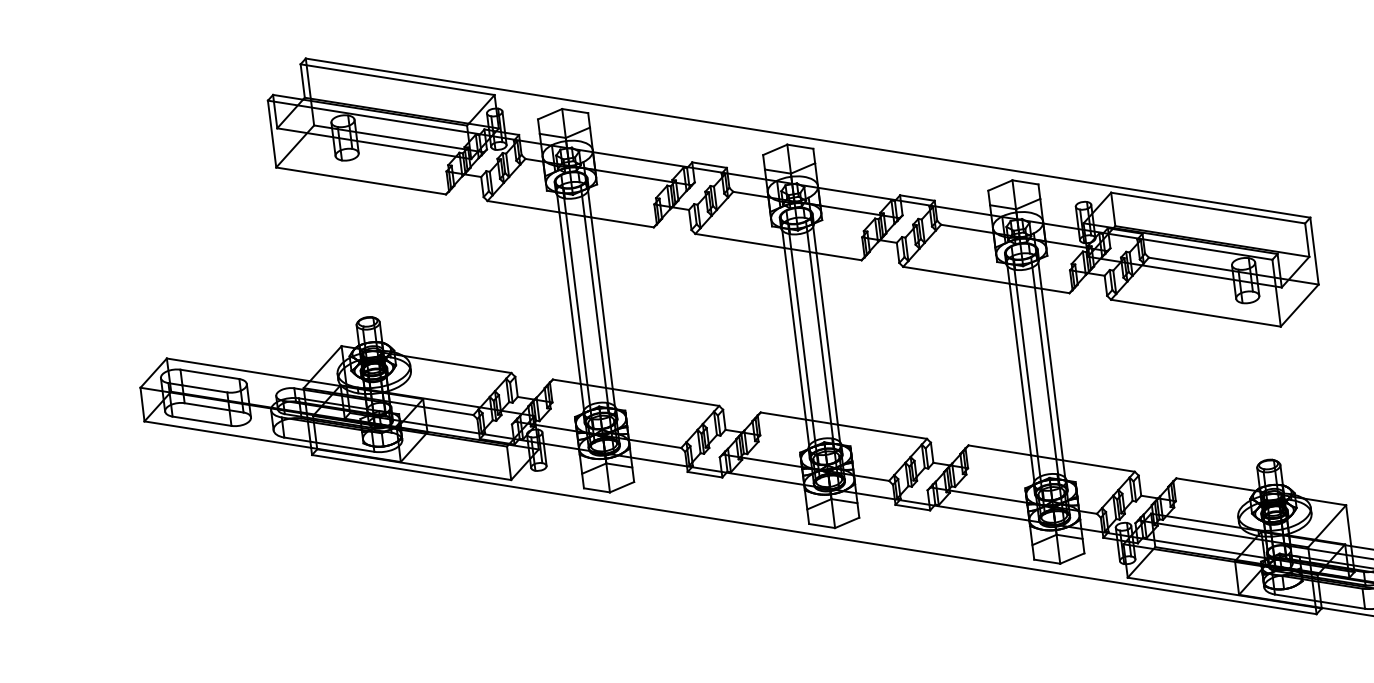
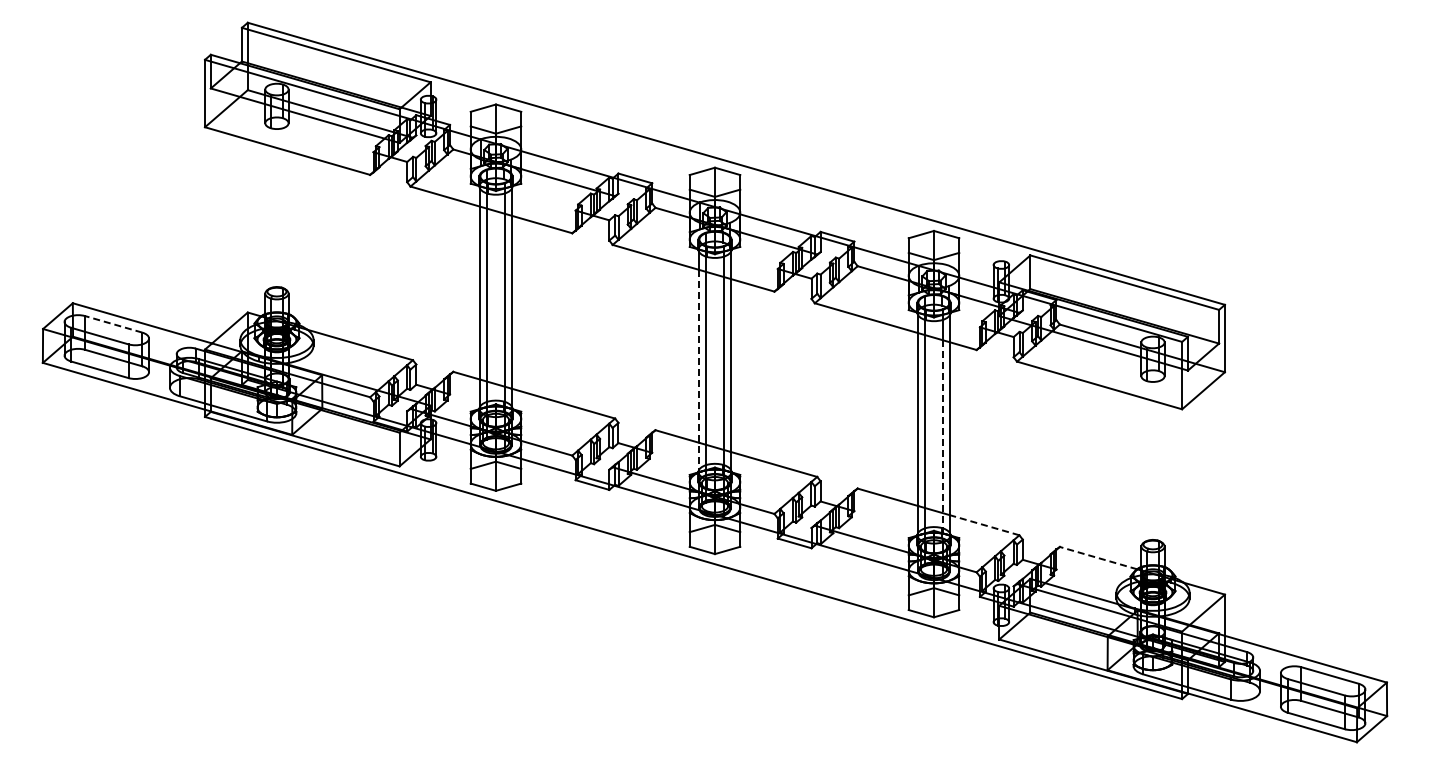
line: (797, 348) -> (699, 371), solid -> dashed
line: (209, 374) -> (113, 324), solid -> dashed
line: (1047, 388) -> (943, 441), solid -> dashed
line: (1098, 466) -> (984, 525), solid -> dashed
line: (1216, 485) -> (1098, 558), solid -> dashed

